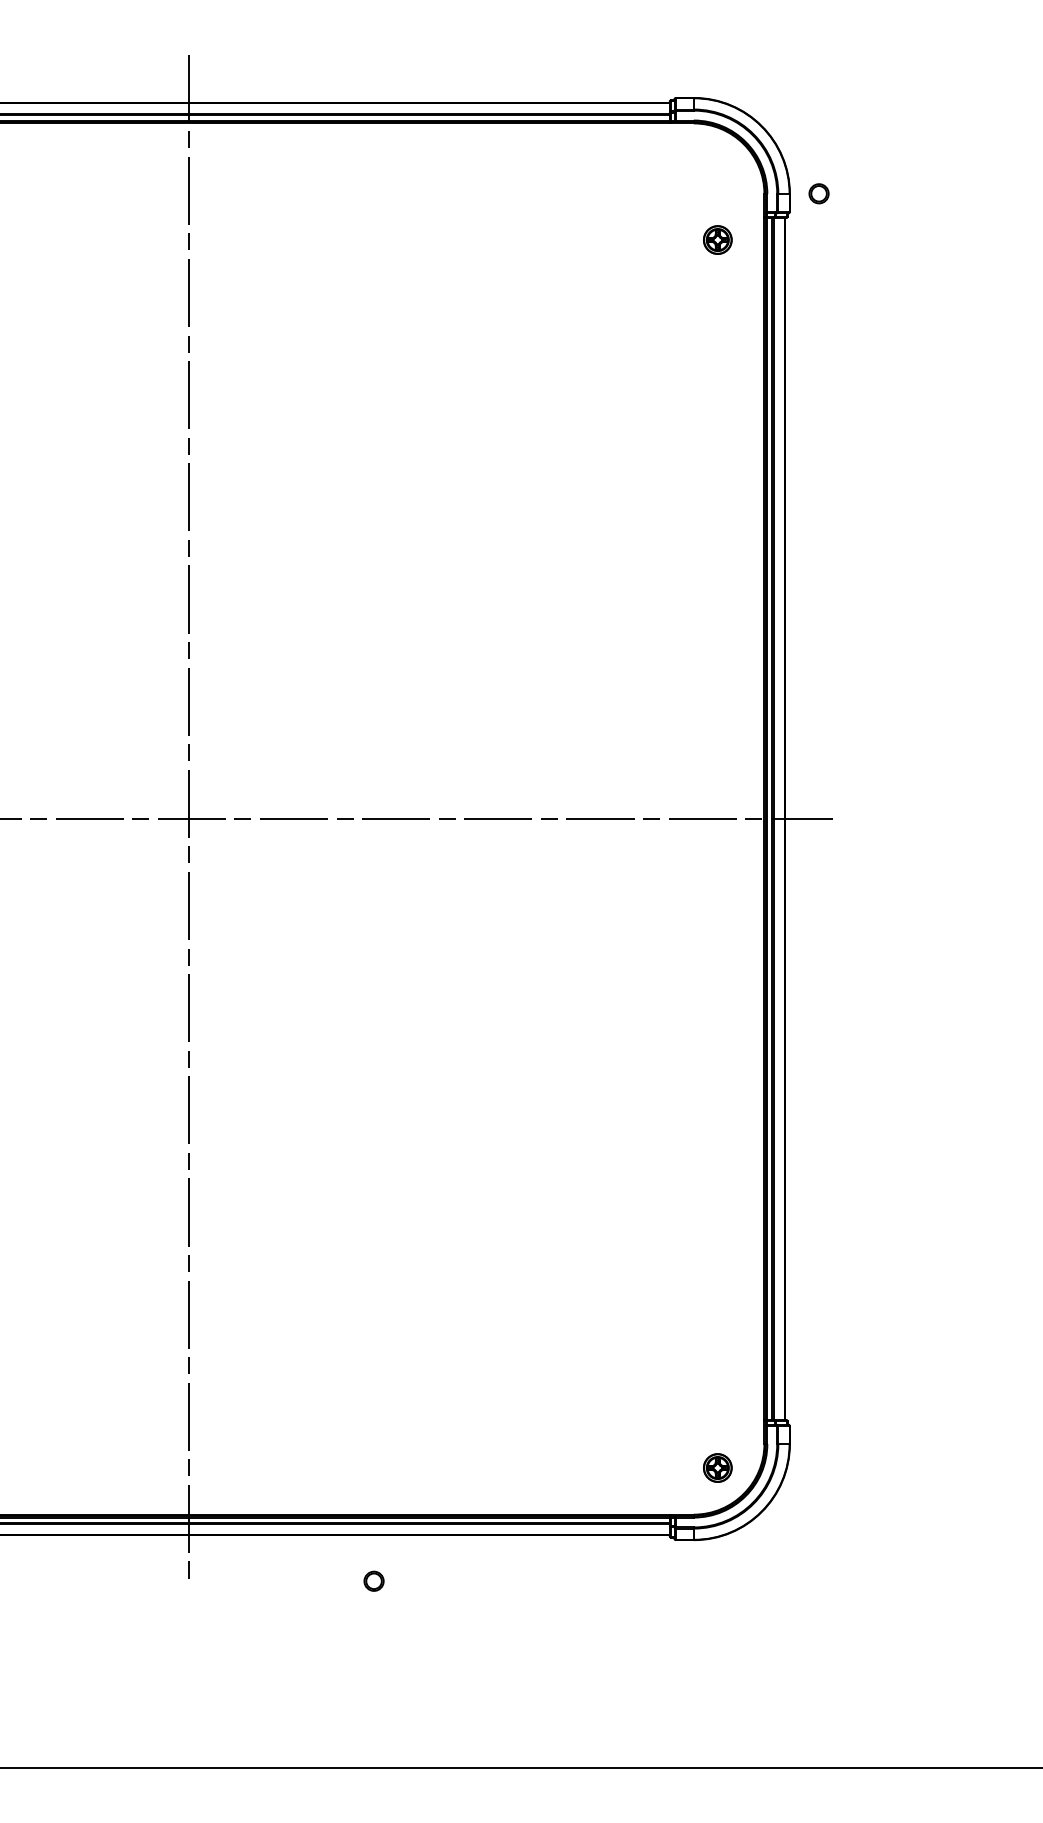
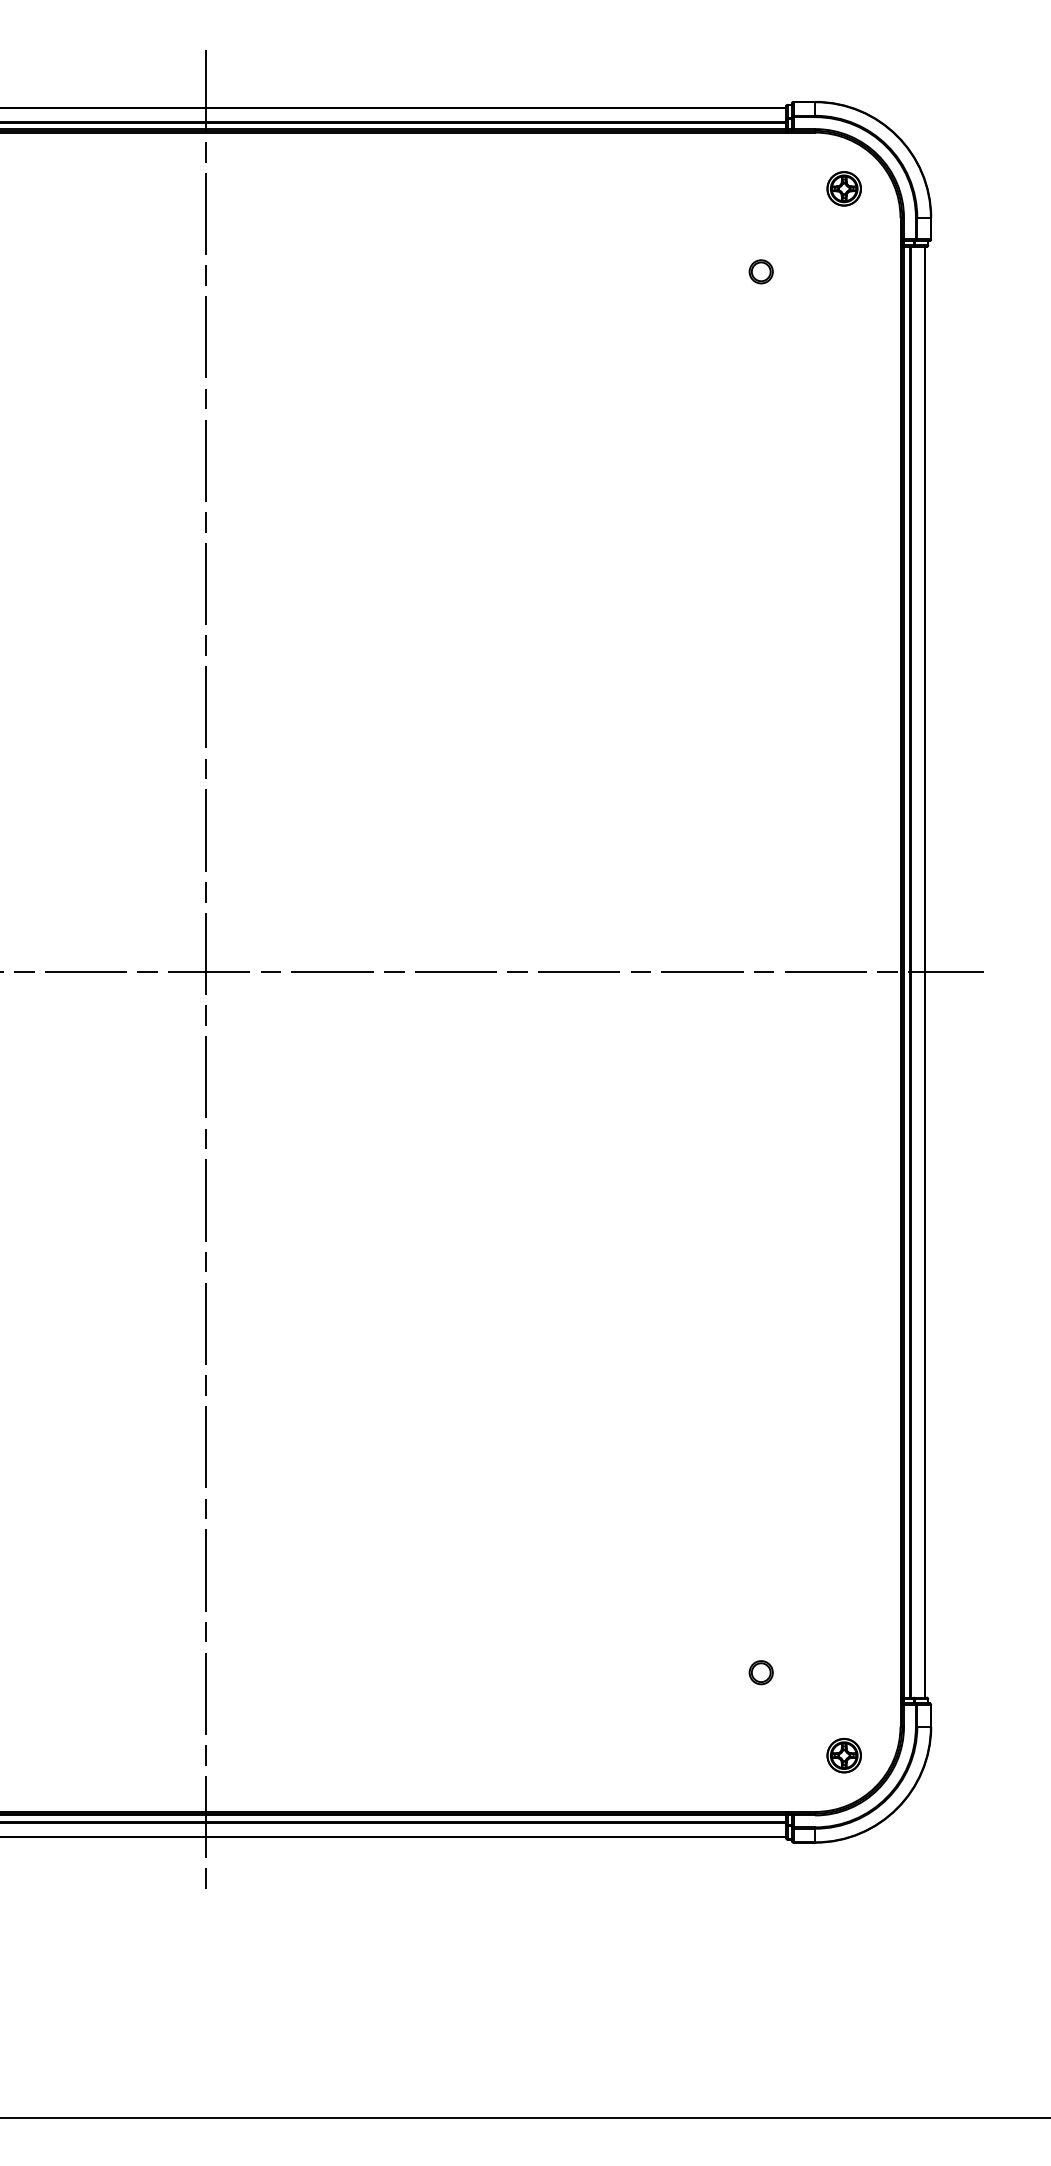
part: (818, 193) -> (760, 271), moved
part: (717, 239) -> (843, 188), moved
part: (373, 1580) -> (760, 1671), moved

